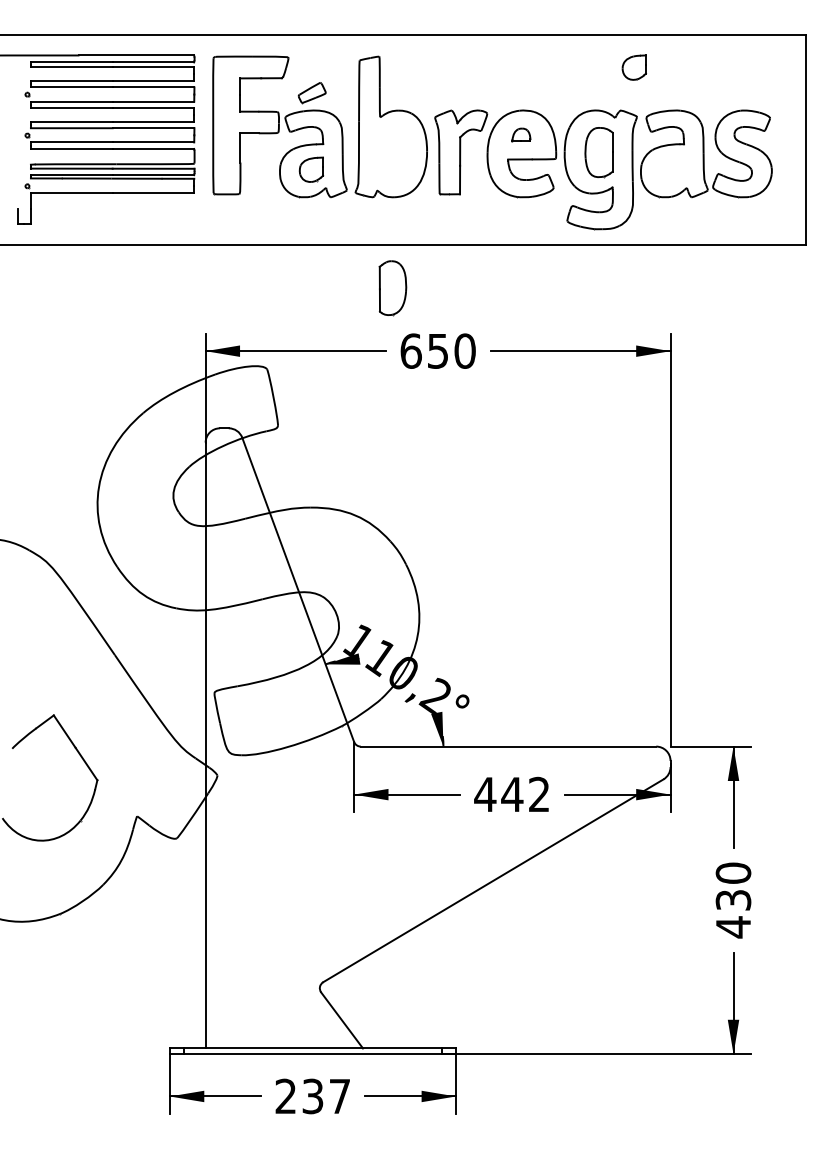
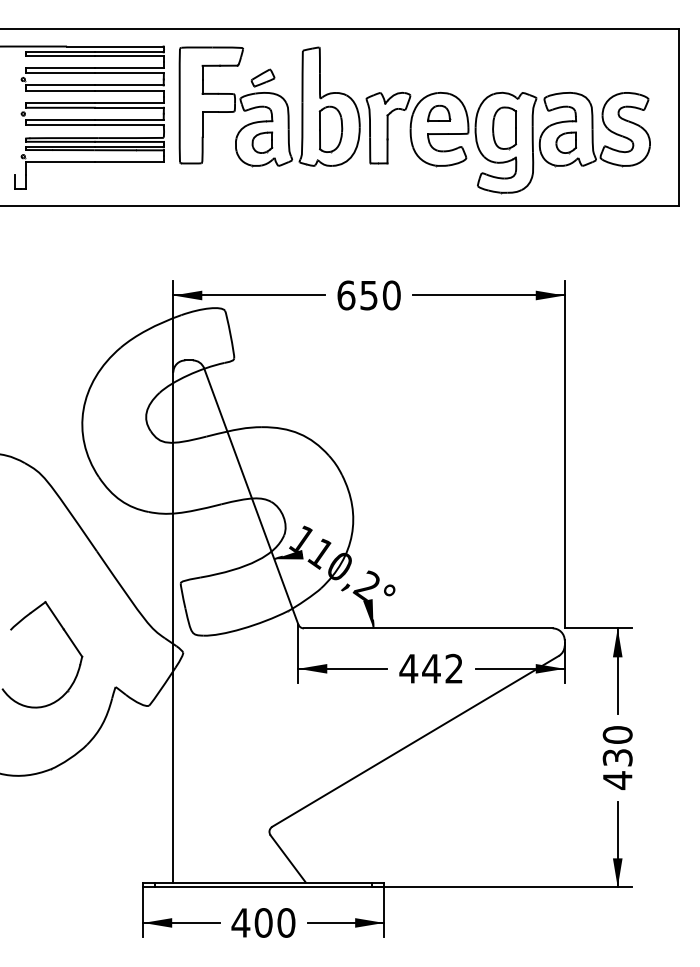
part: (633, 67) -> (565, 142), moved
part: (521, 135) -> (439, 113), size x1.43
part: (392, 288) -> (330, 129), moved
text: (312, 1095) -> (263, 922), 237 -> 400

